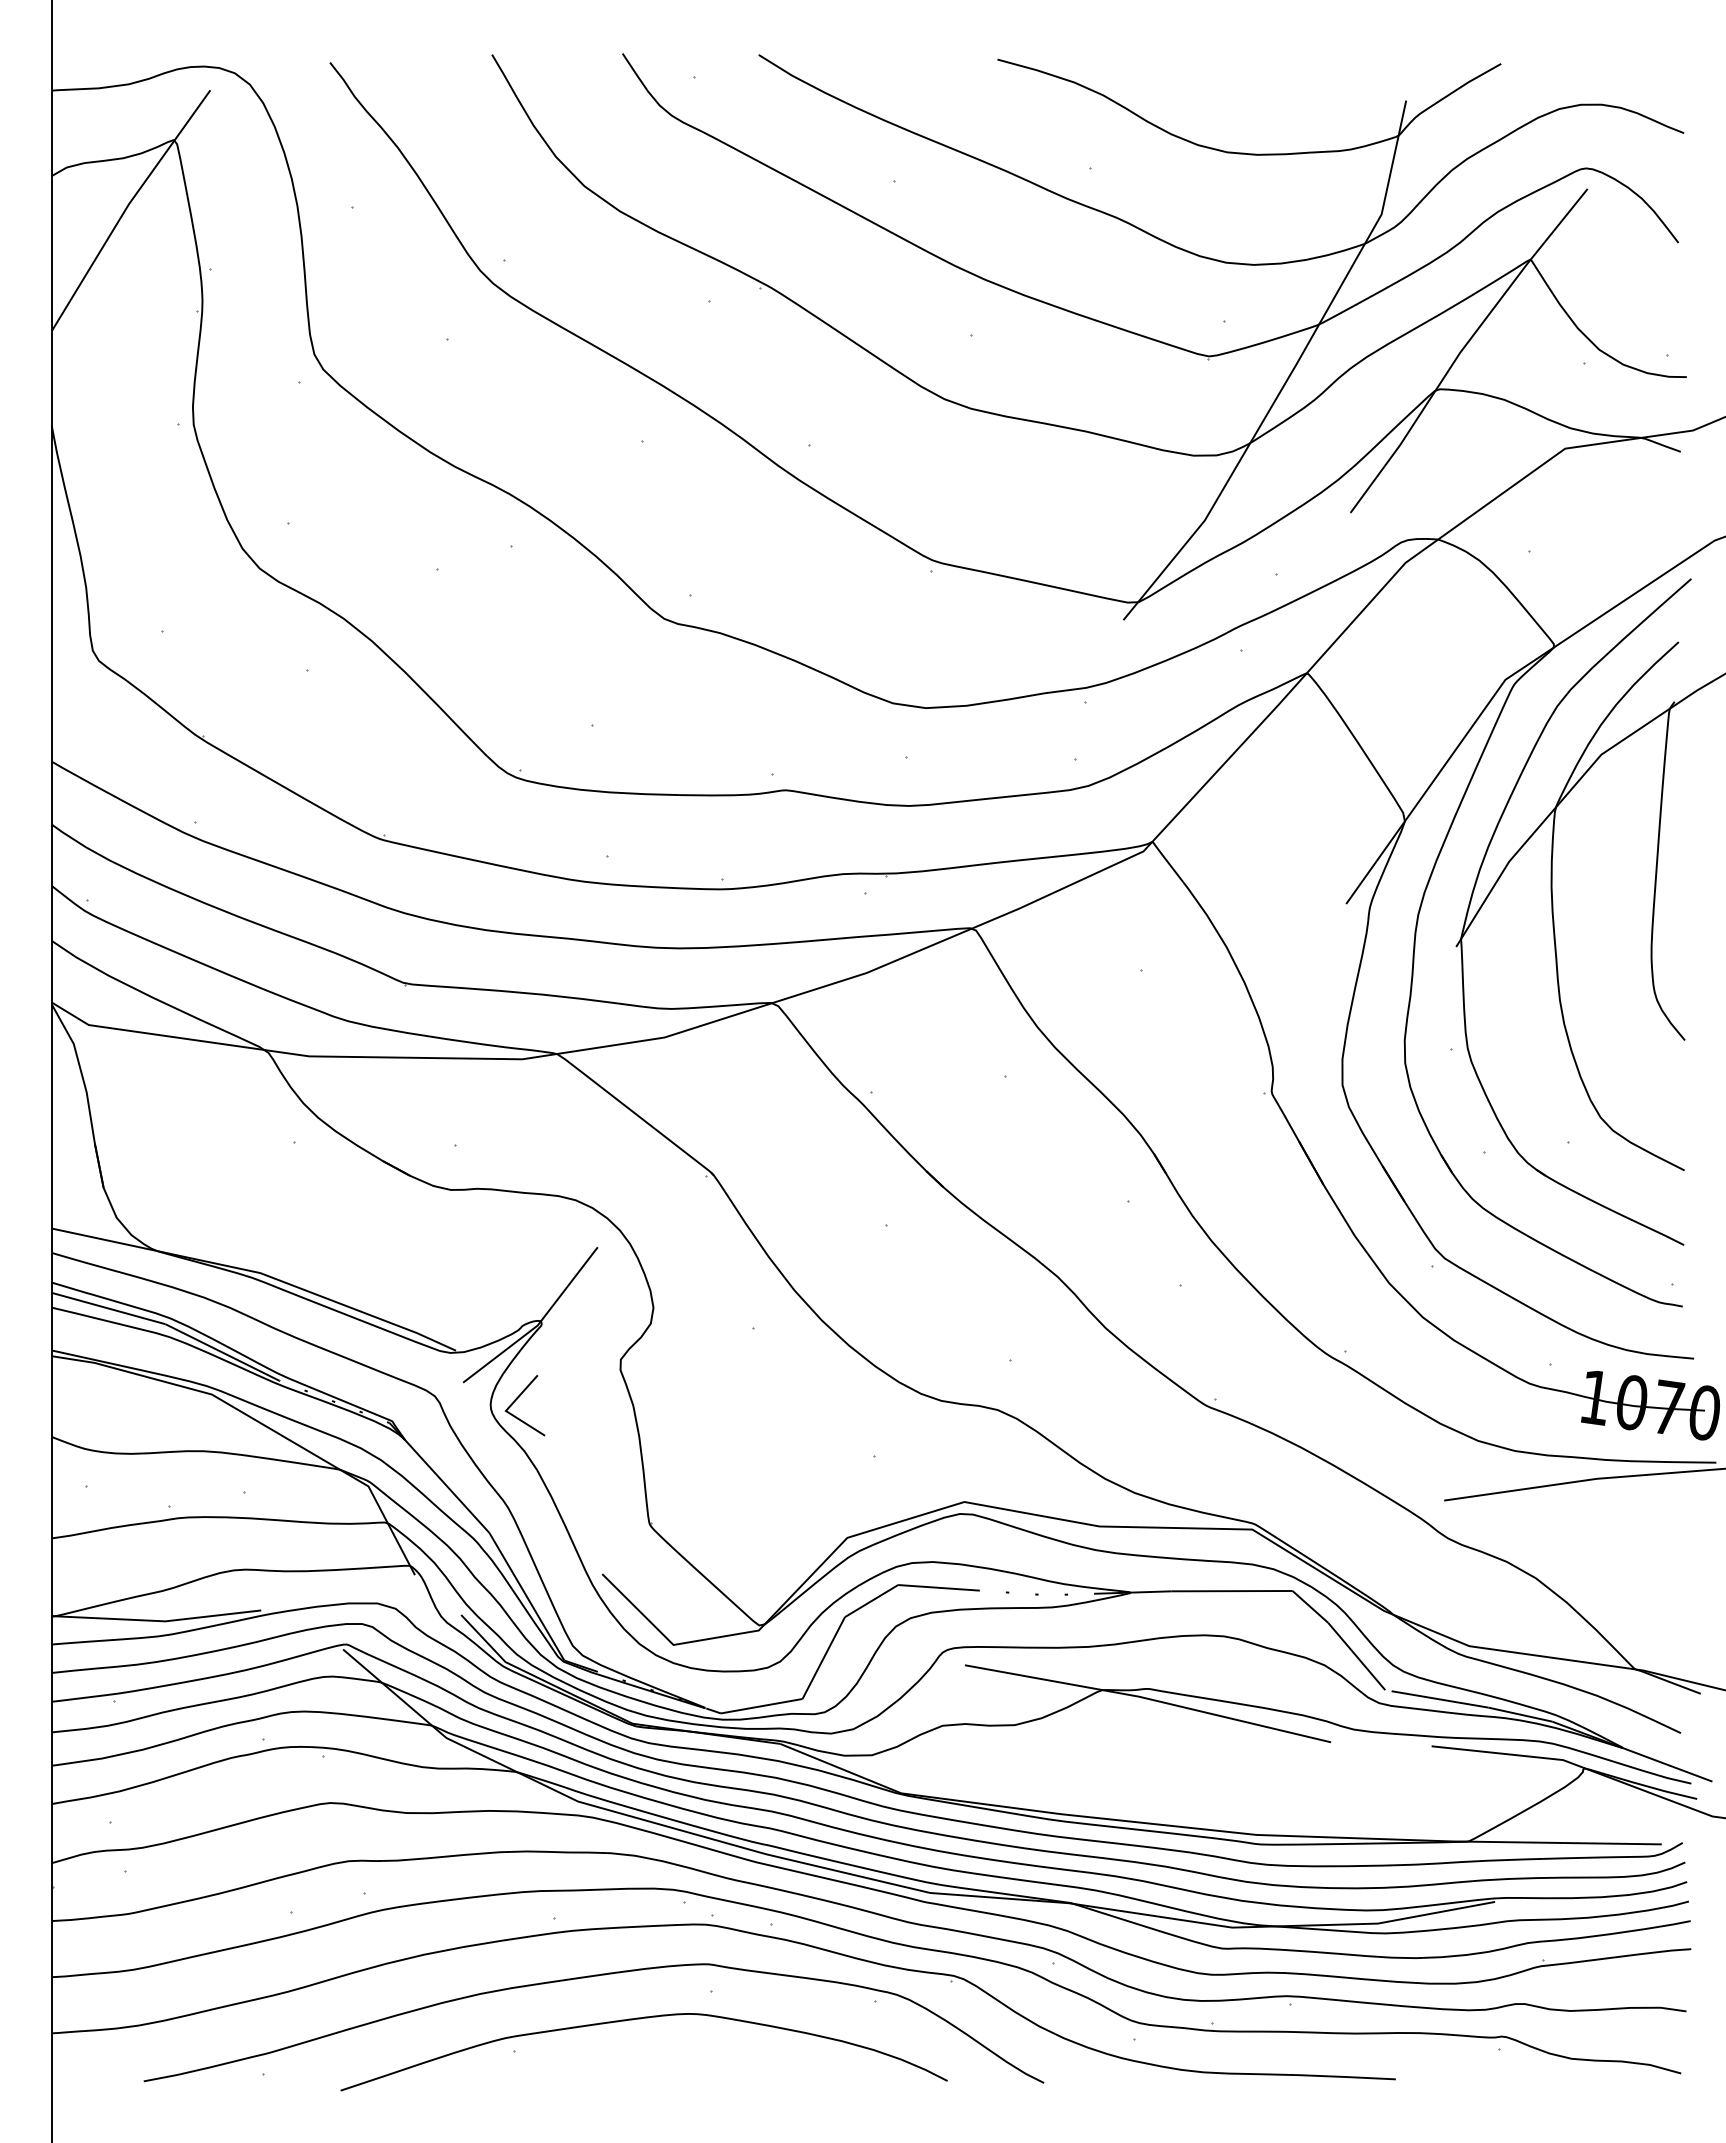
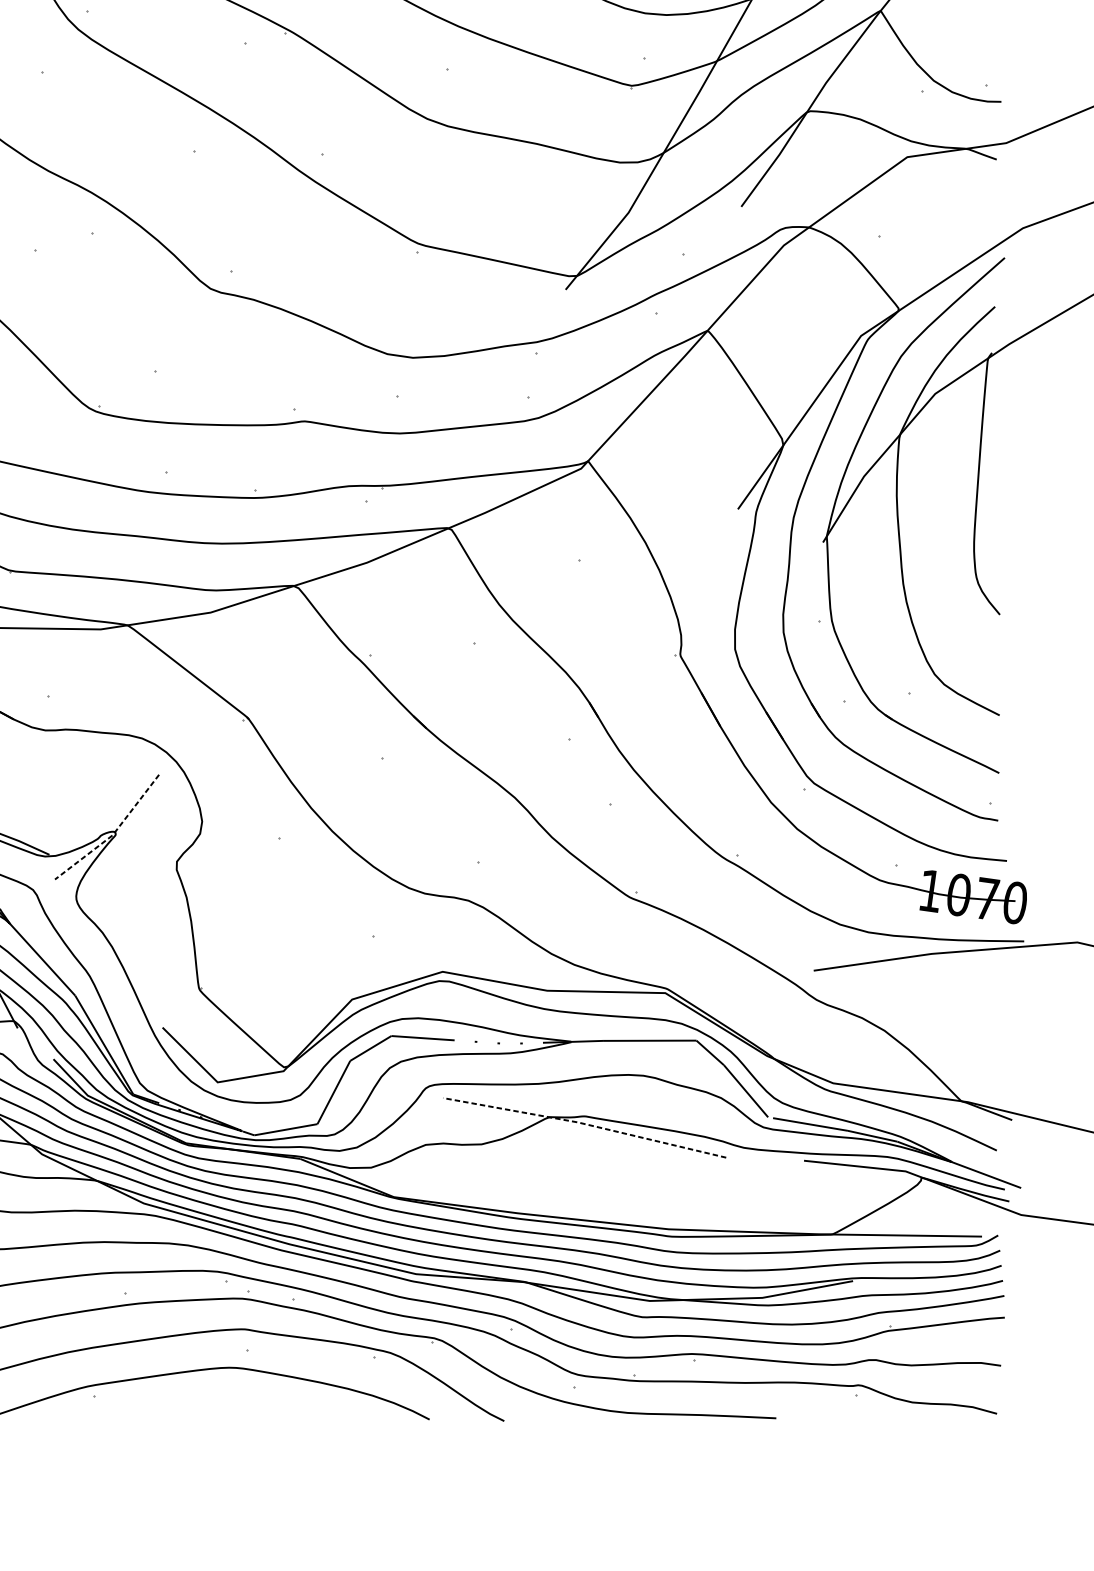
line: (538, 1324) -> (113, 834), solid -> dashed
line: (518, 1398) -> (97, 891), removed
line: (1148, 1699) -> (585, 1124), solid -> dashed

